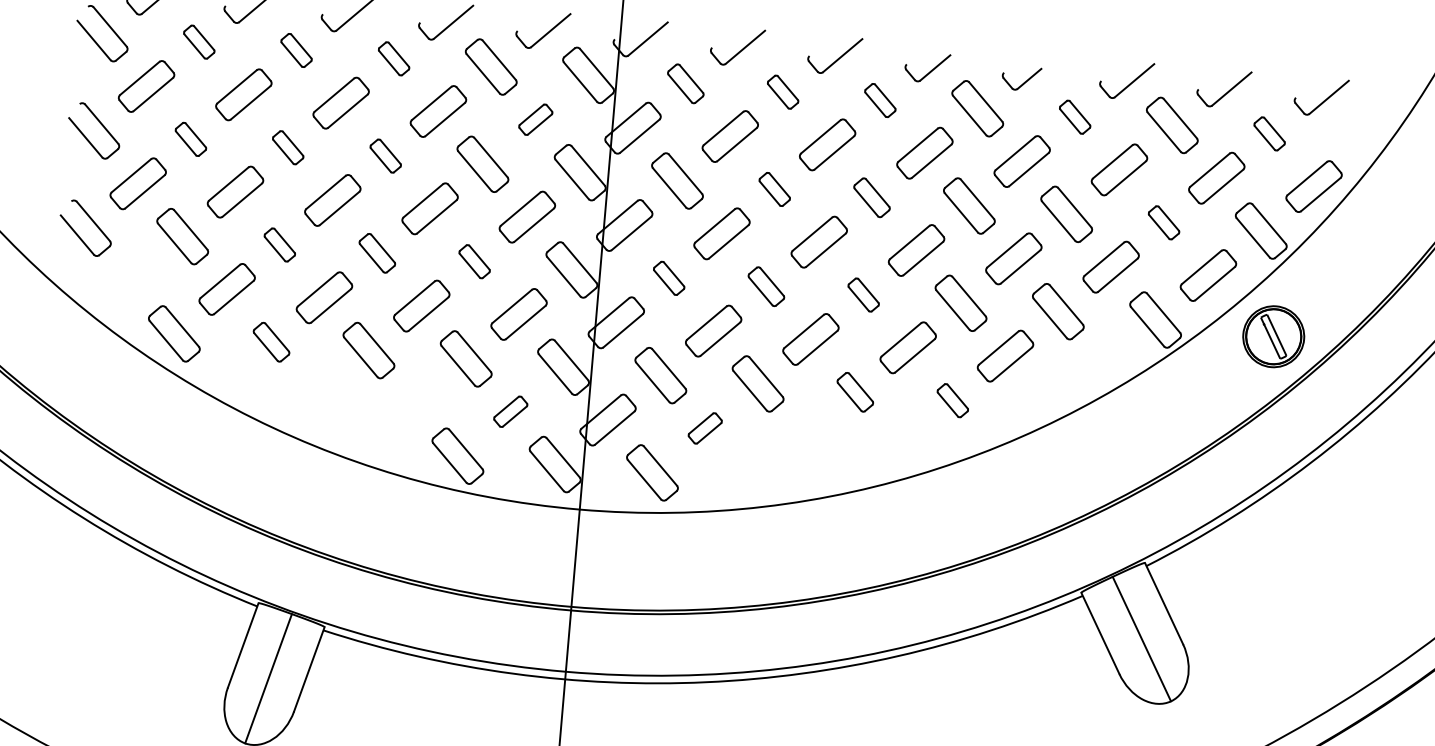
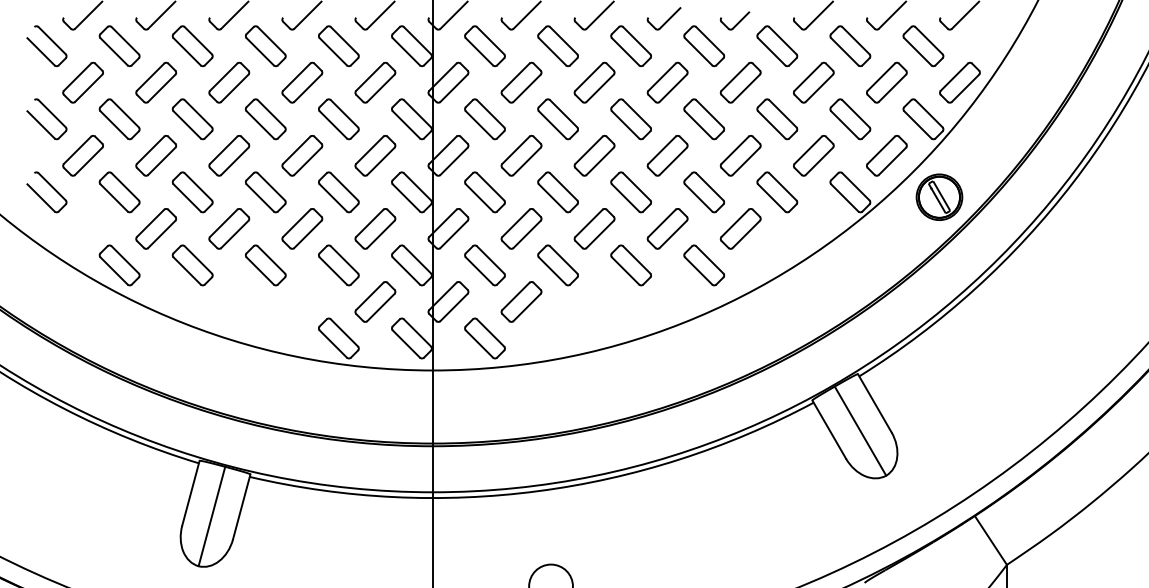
part: (199, 42) -> (119, 46), size x1.67
part: (296, 50) -> (192, 46), size x1.67
part: (393, 59) -> (265, 46), size x1.67
part: (685, 84) -> (484, 46), size x1.43
part: (782, 92) -> (557, 46), size x1.67
part: (879, 100) -> (630, 46), size x1.67
part: (1075, 117) -> (777, 46), size x1.67
part: (535, 119) -> (375, 82), size x1.67
part: (1269, 134) -> (923, 46), size x1.67
part: (190, 139) -> (119, 119), size x1.67
part: (287, 147) -> (192, 119), size x1.67
part: (385, 156) -> (265, 119), size x1.67
part: (774, 189) -> (557, 119), size x1.67
part: (871, 197) -> (630, 119), size x1.43
part: (1164, 223) -> (850, 119), size x1.67
part: (279, 245) -> (192, 192), size x1.67
part: (376, 253) -> (265, 192), size x1.43
part: (474, 261) -> (338, 192), size x1.67
part: (668, 278) -> (484, 192), size x1.67
part: (765, 286) -> (557, 192), size x1.43
part: (862, 295) -> (630, 192), size x1.67
part: (271, 342) -> (192, 265), size x1.43
part: (854, 392) -> (630, 265), size x1.43
part: (953, 400) -> (704, 265), size x1.67
part: (510, 411) -> (375, 301), size x1.67
part: (705, 427) -> (521, 301), size x1.67

